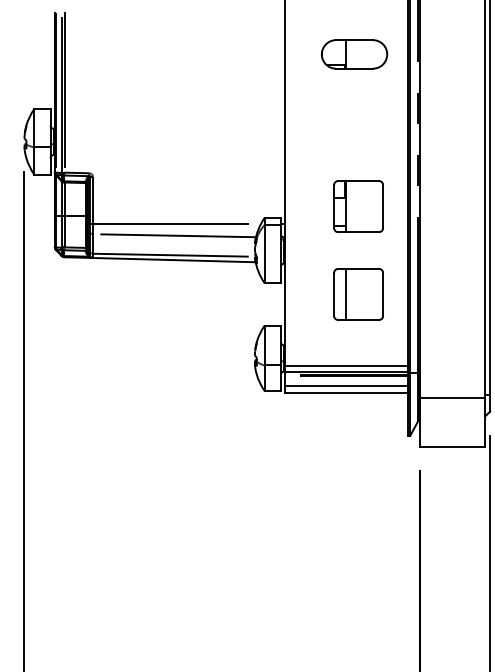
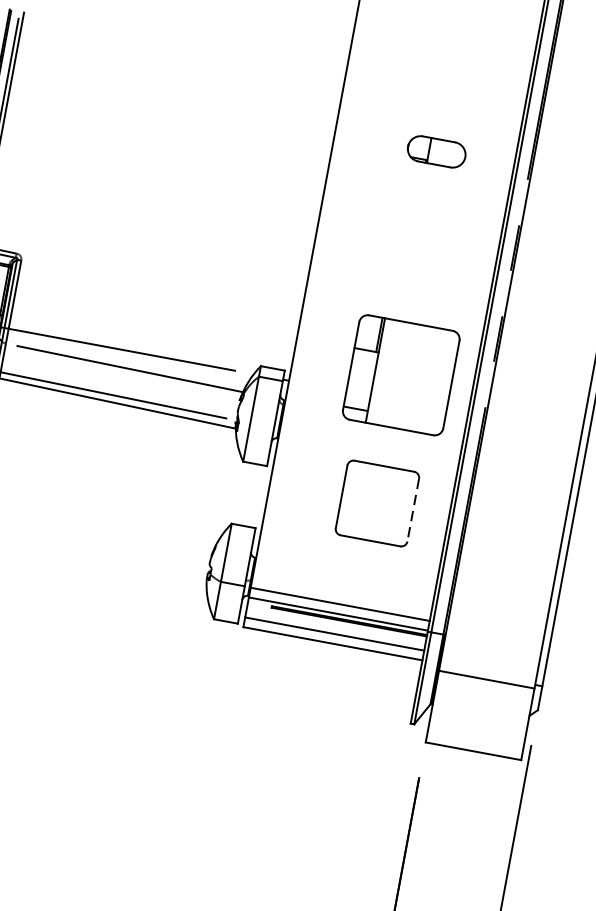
part: (354, 54) -> (436, 151), size x0.6
part: (358, 206) -> (401, 375), size x1.4
line: (345, 293) -> (358, 498), removed
line: (383, 294) -> (413, 510), solid -> dashed

